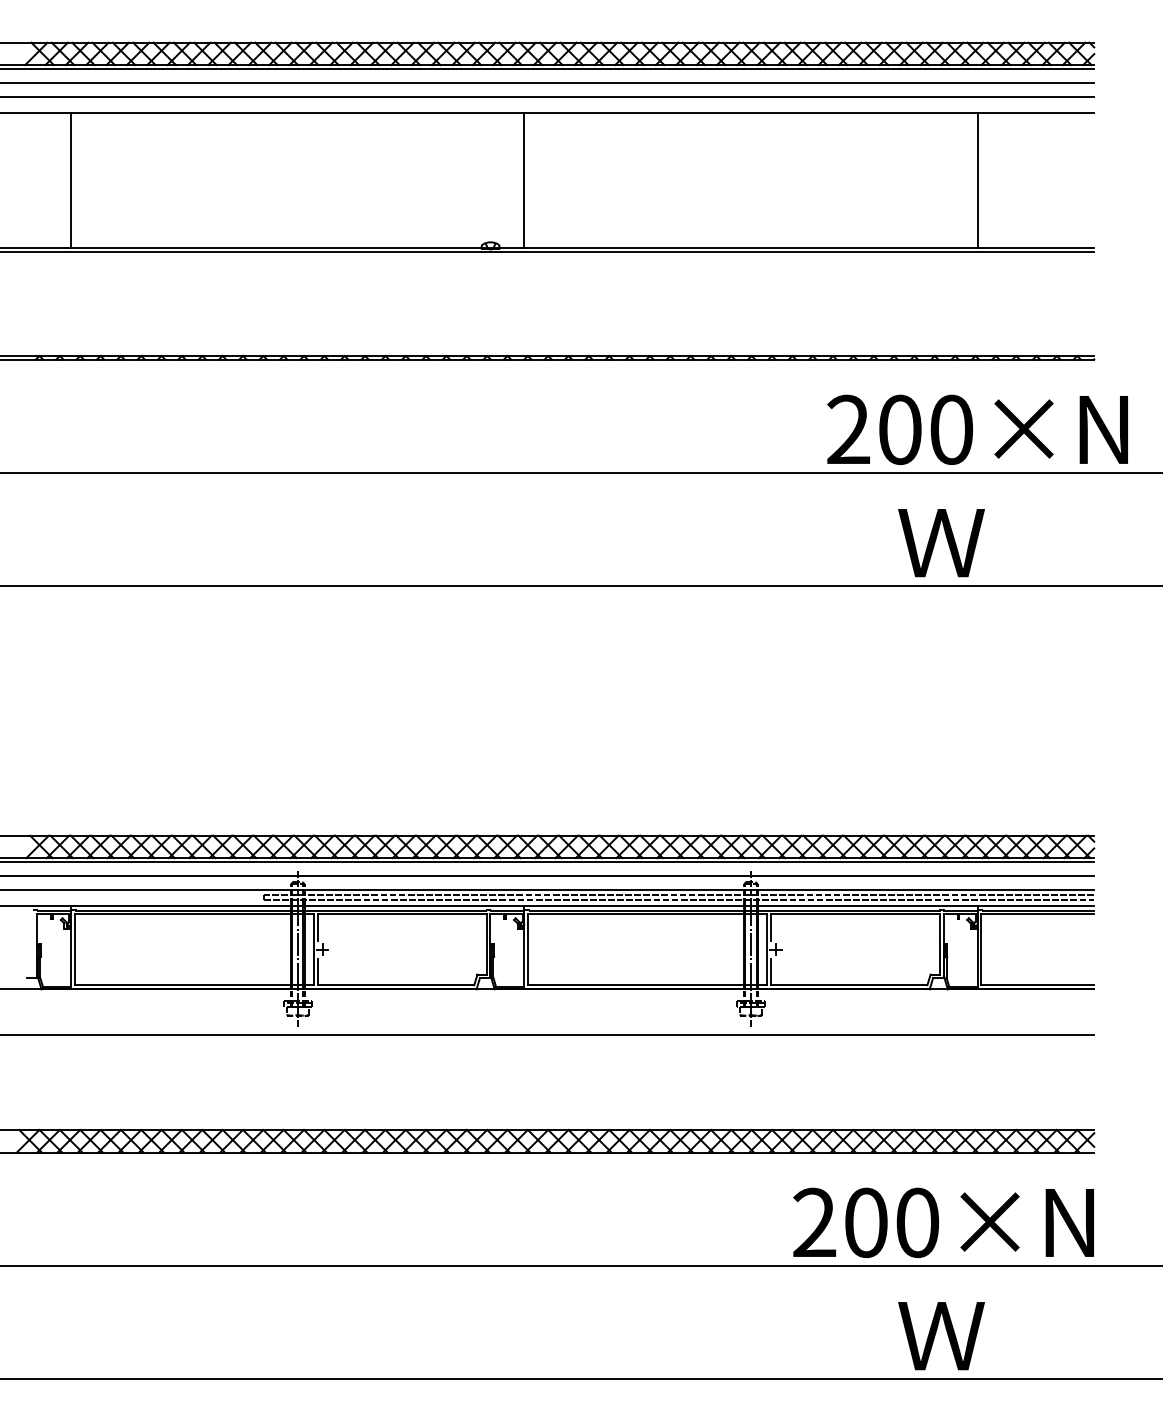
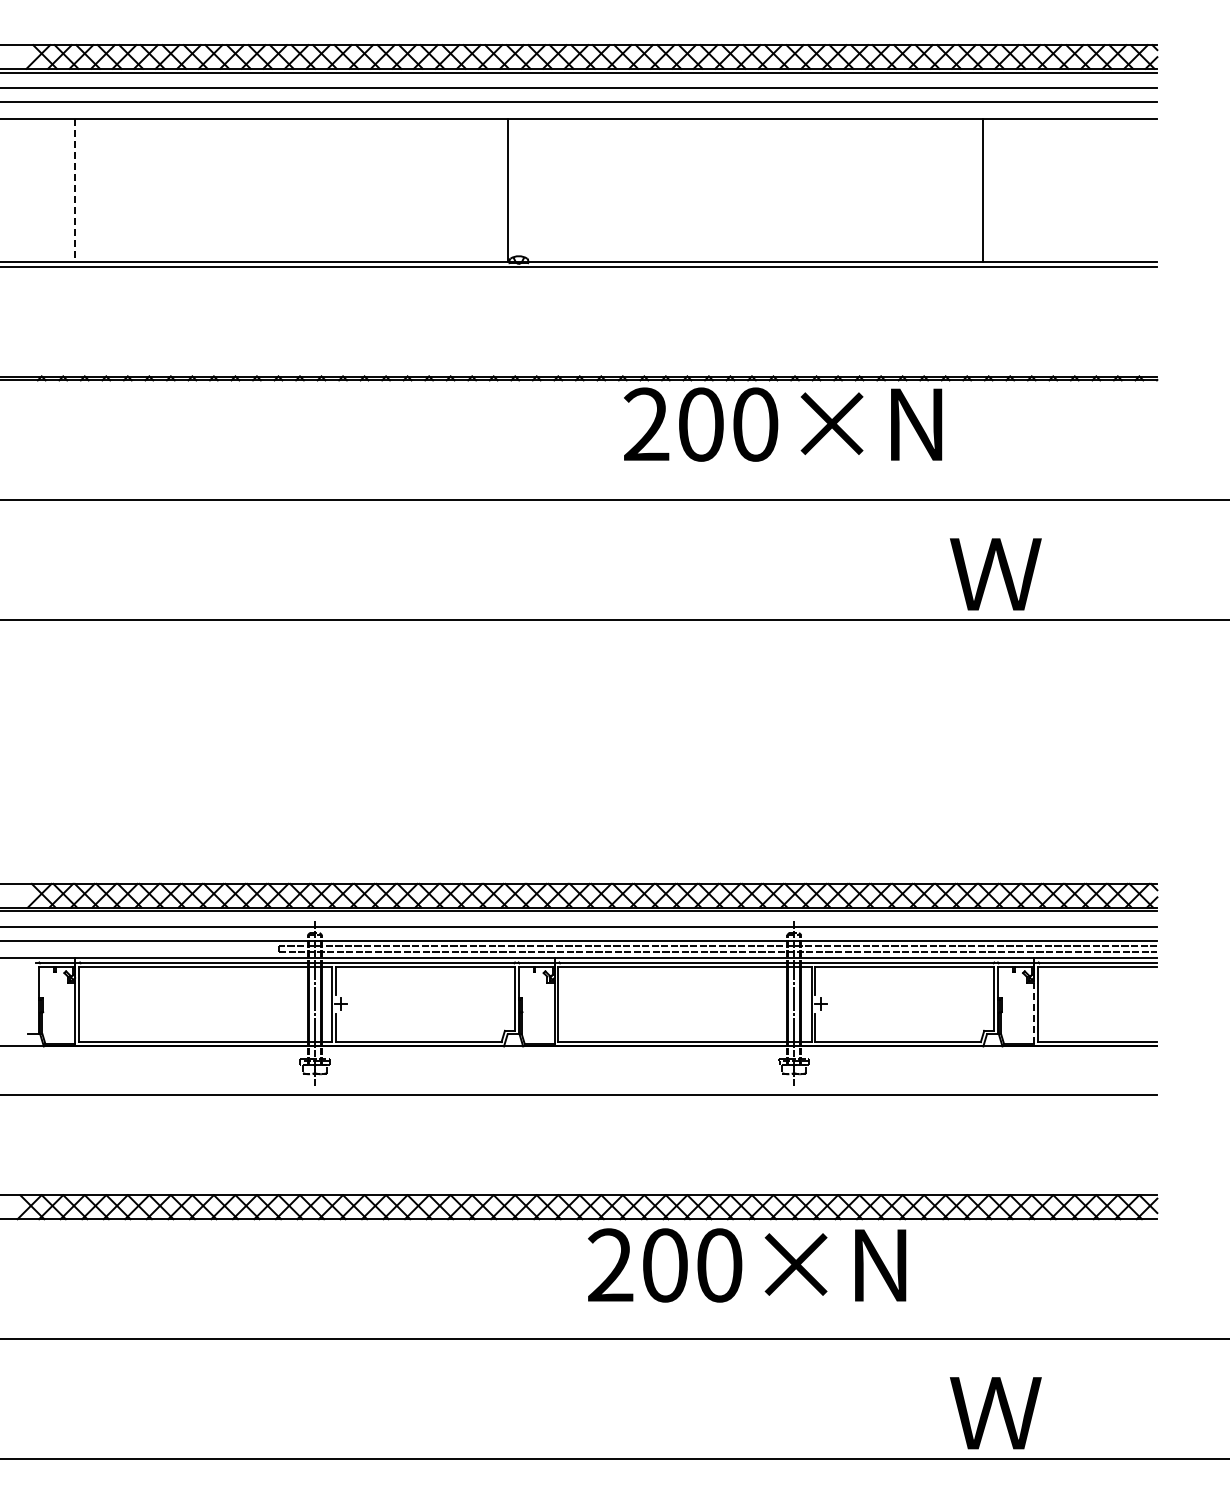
line: (524, 180) -> (507, 190), moved
line: (977, 180) -> (982, 190), moved
line: (71, 181) -> (75, 191), solid -> dashed
text: (978, 429) -> (783, 424), moved
line: (977, 957) -> (1033, 1012), solid -> dashed
text: (944, 1222) -> (747, 1265), moved

